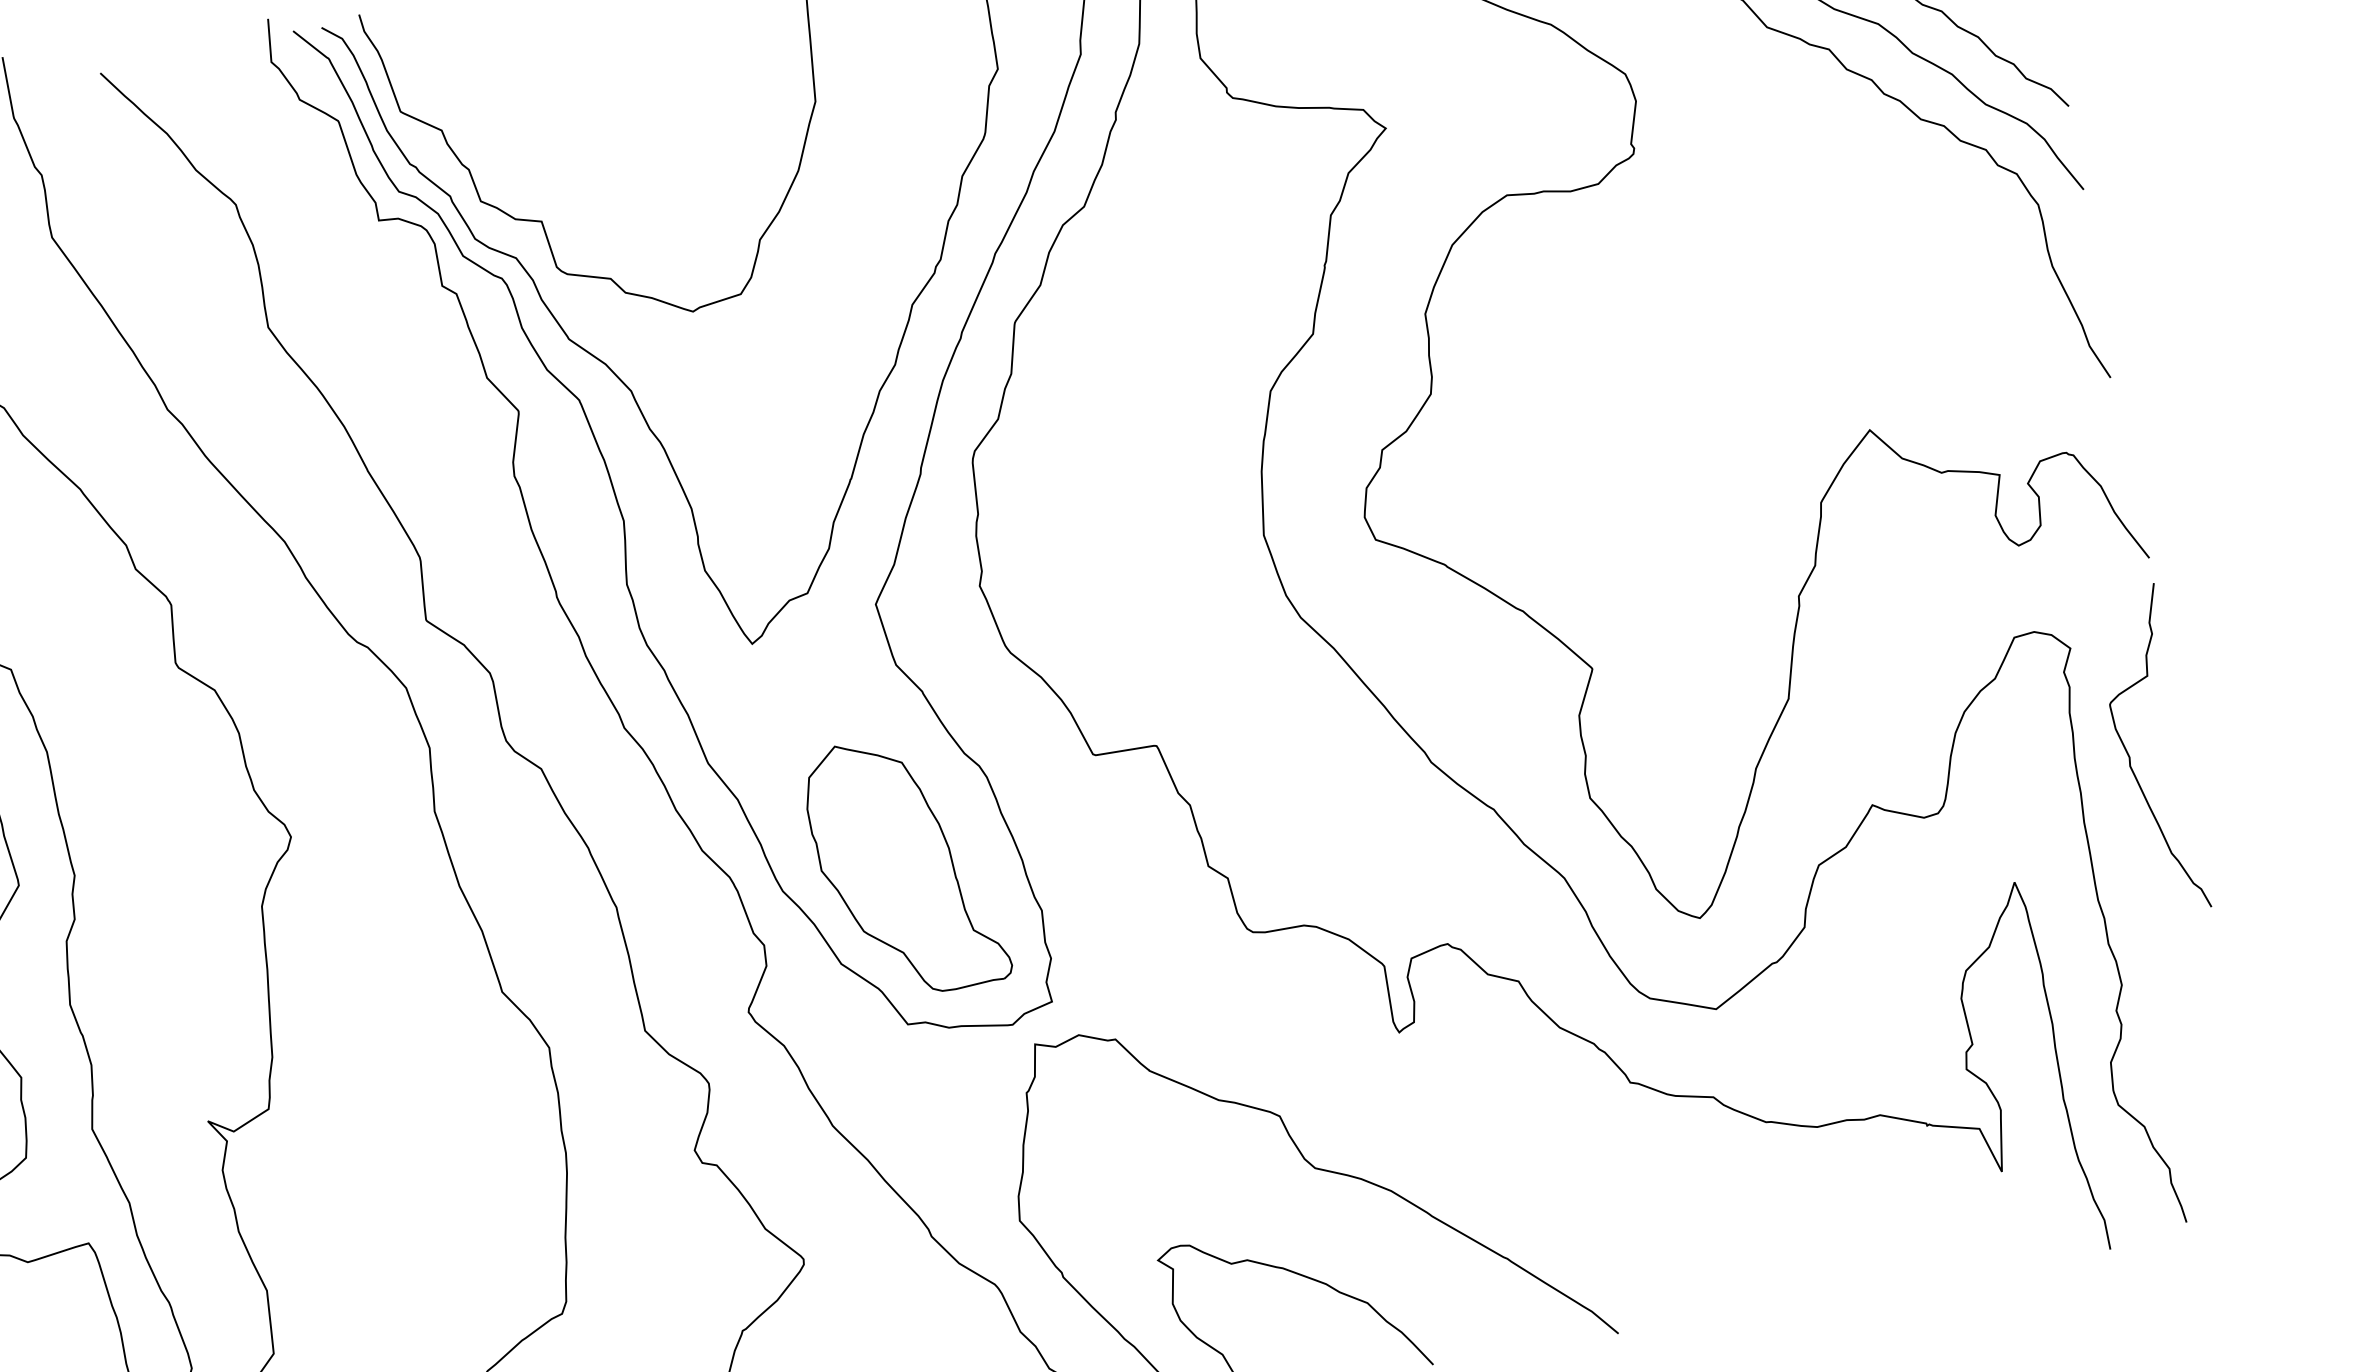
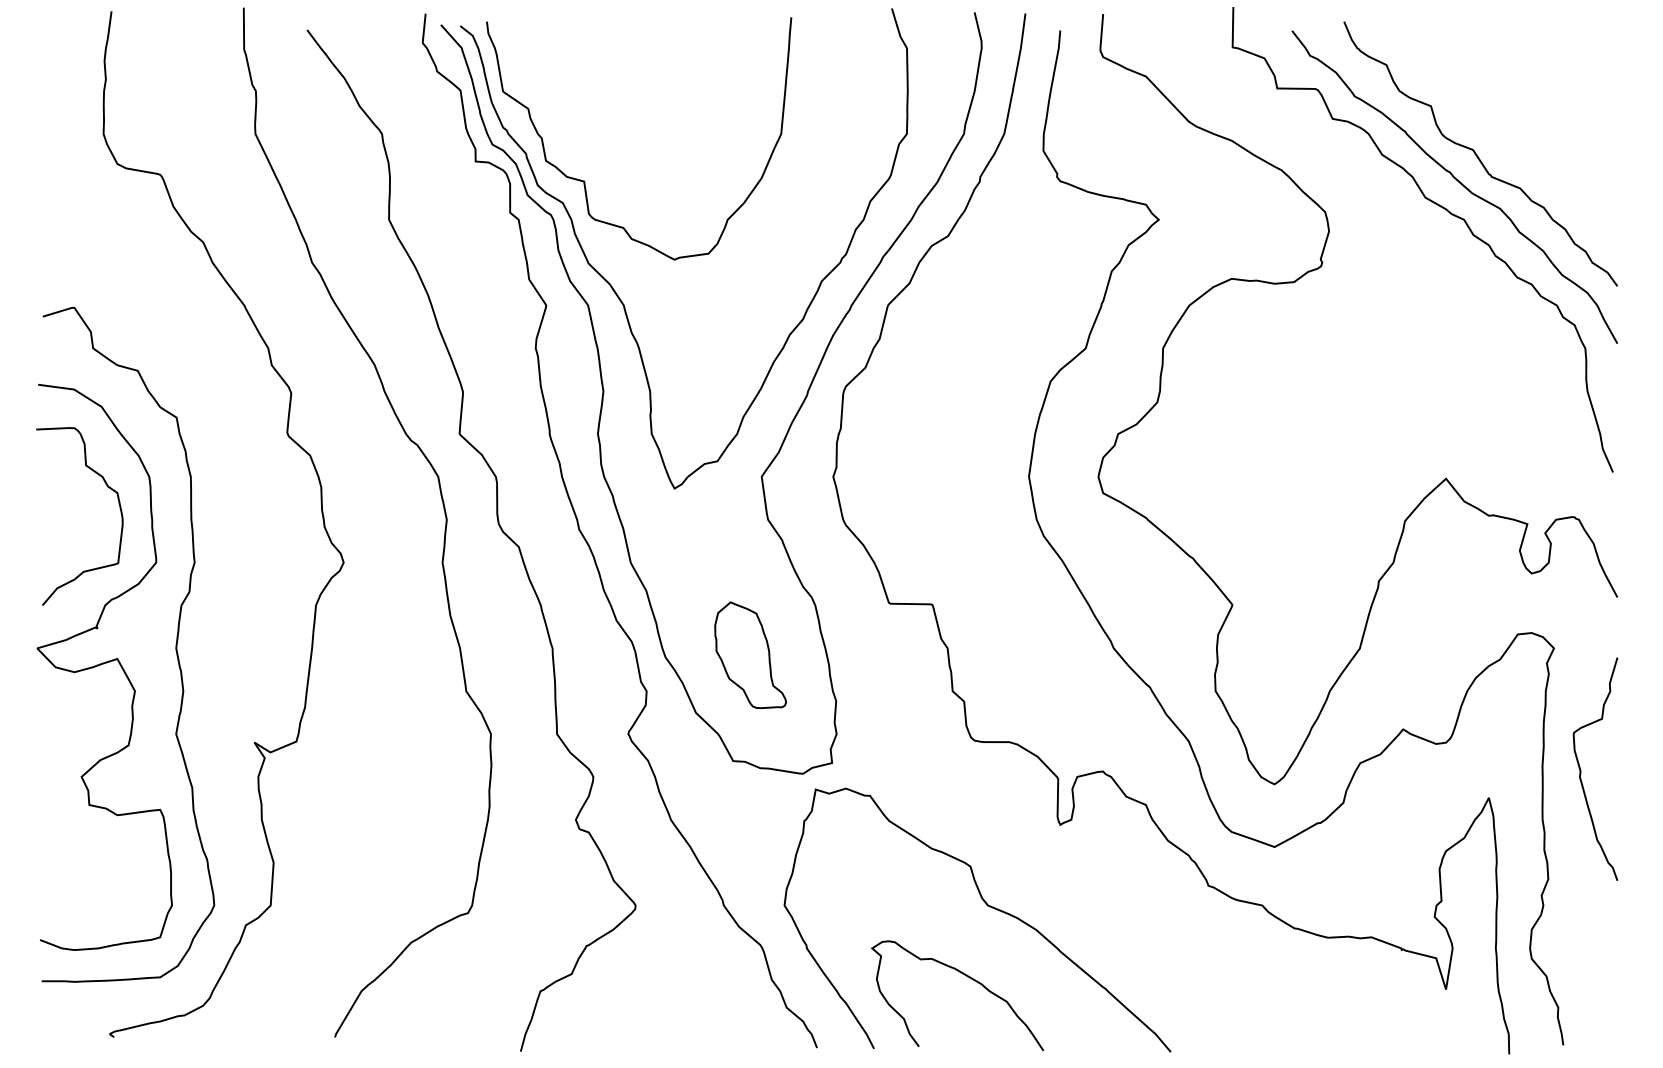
curve: (2130, 756) -> (1581, 770), moved
part: (905, 866) -> (750, 655), size x0.6

